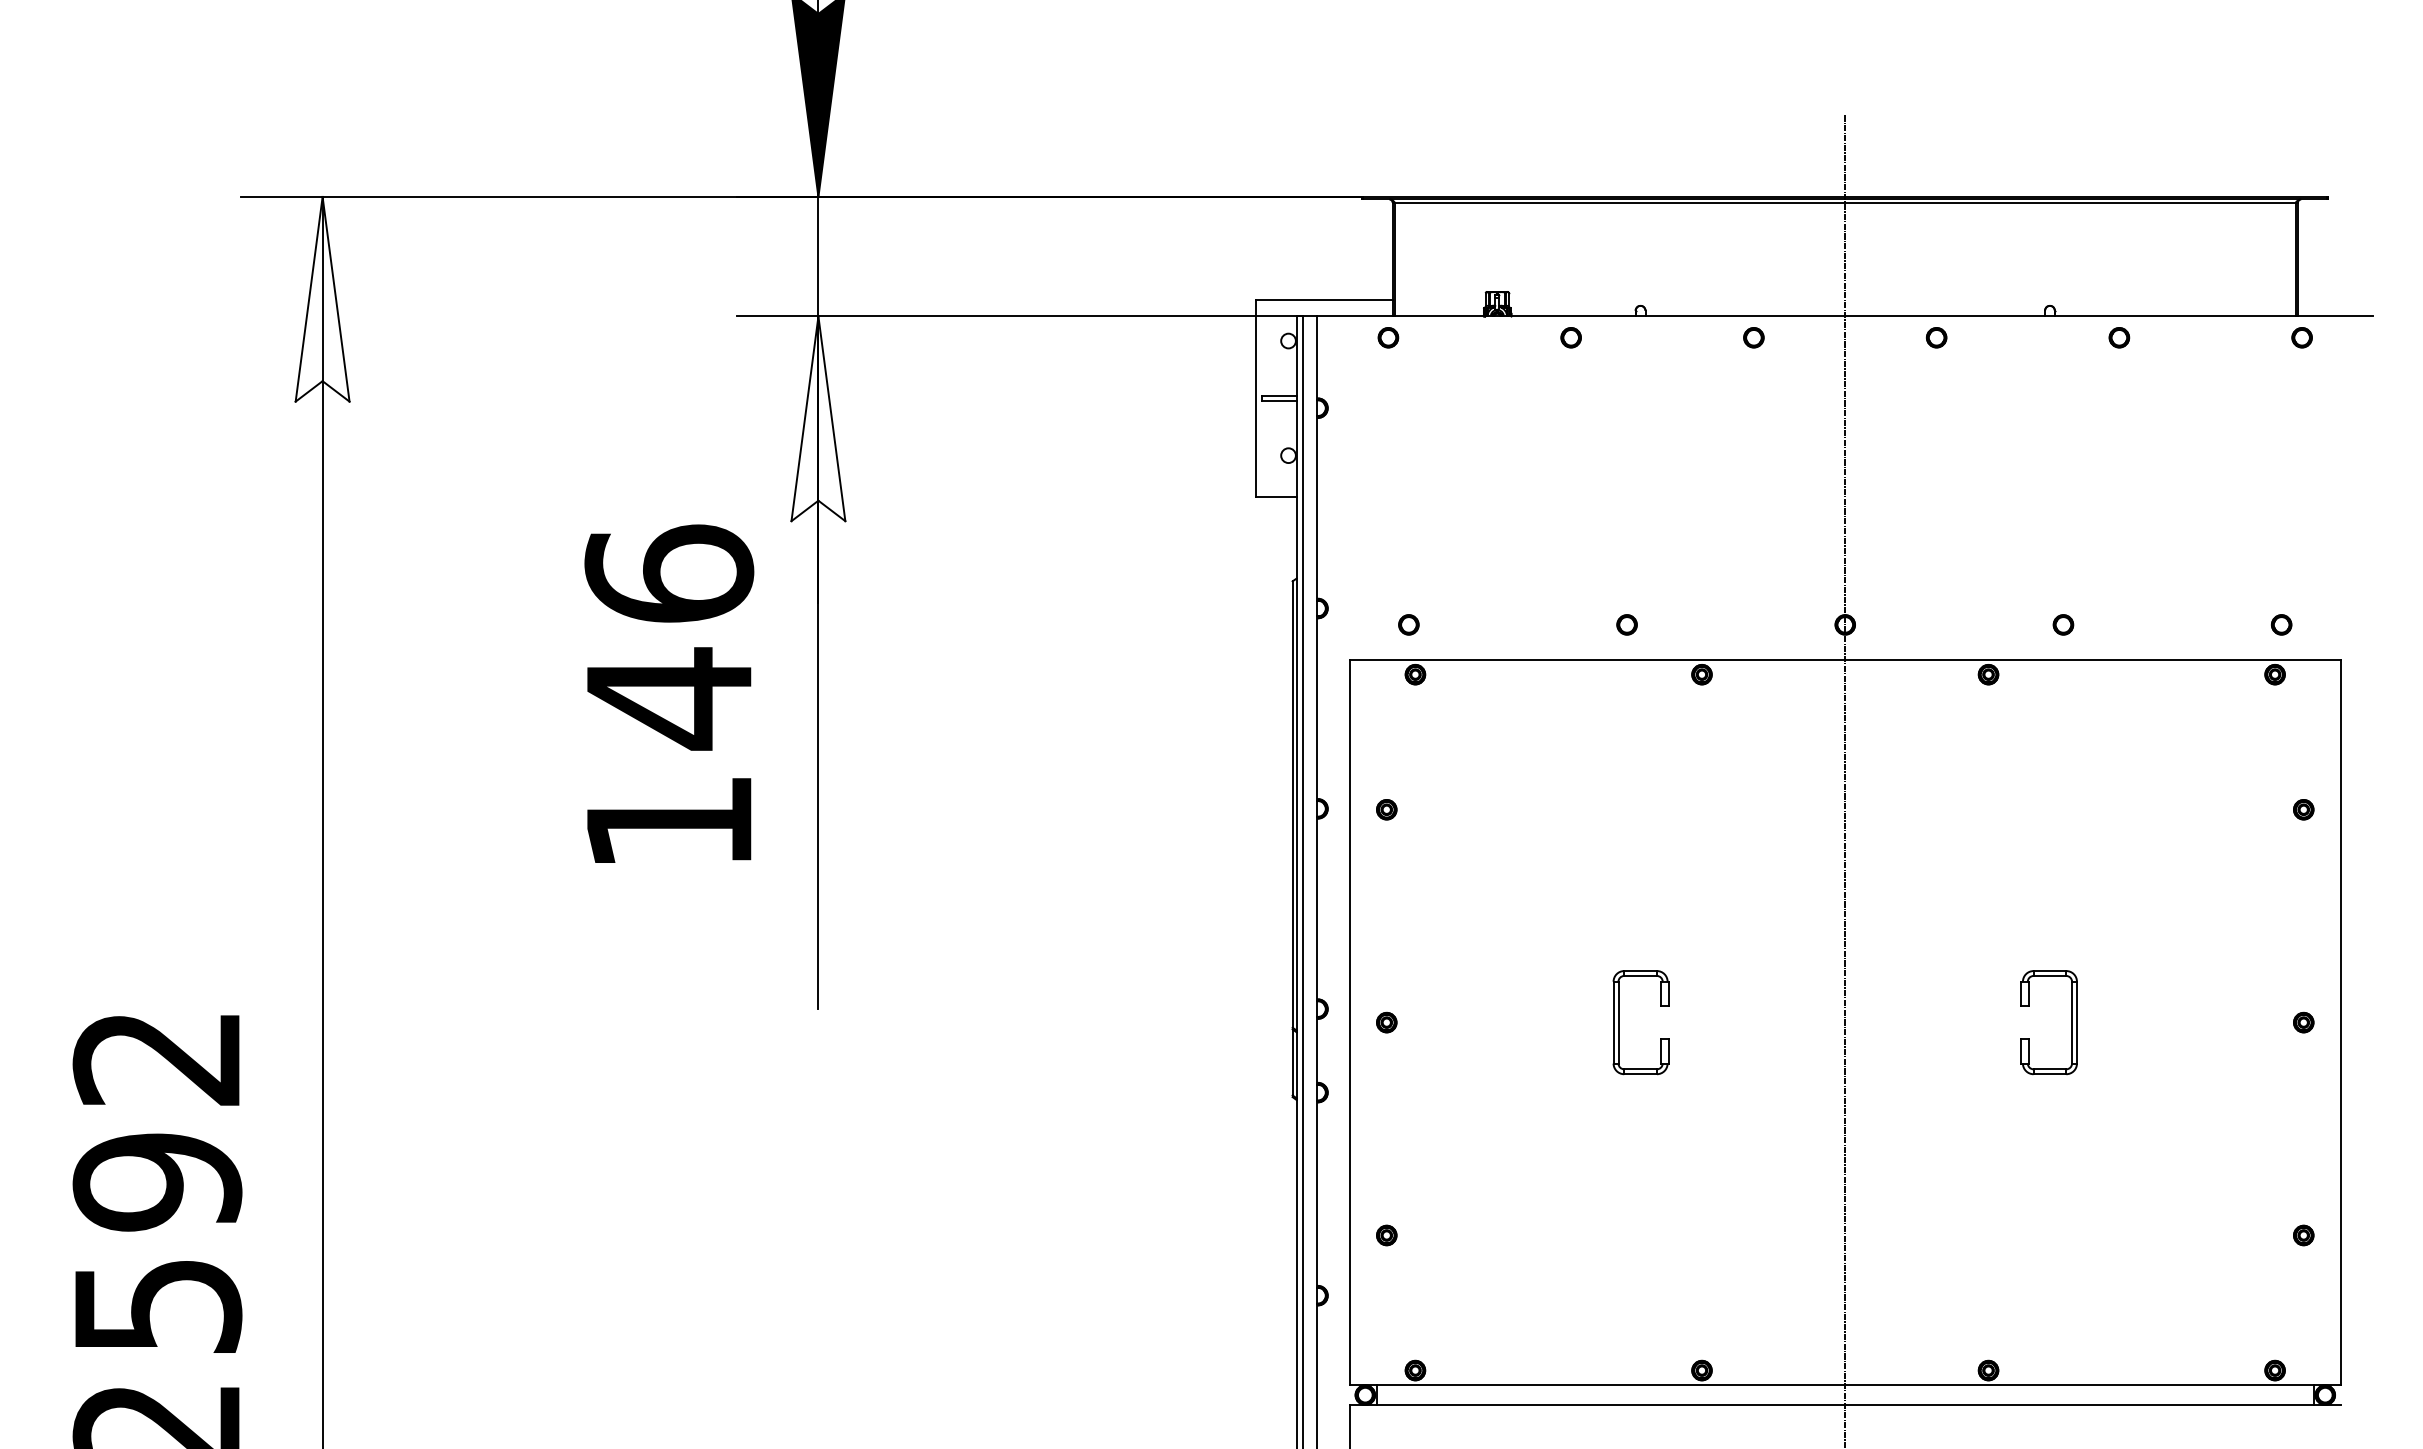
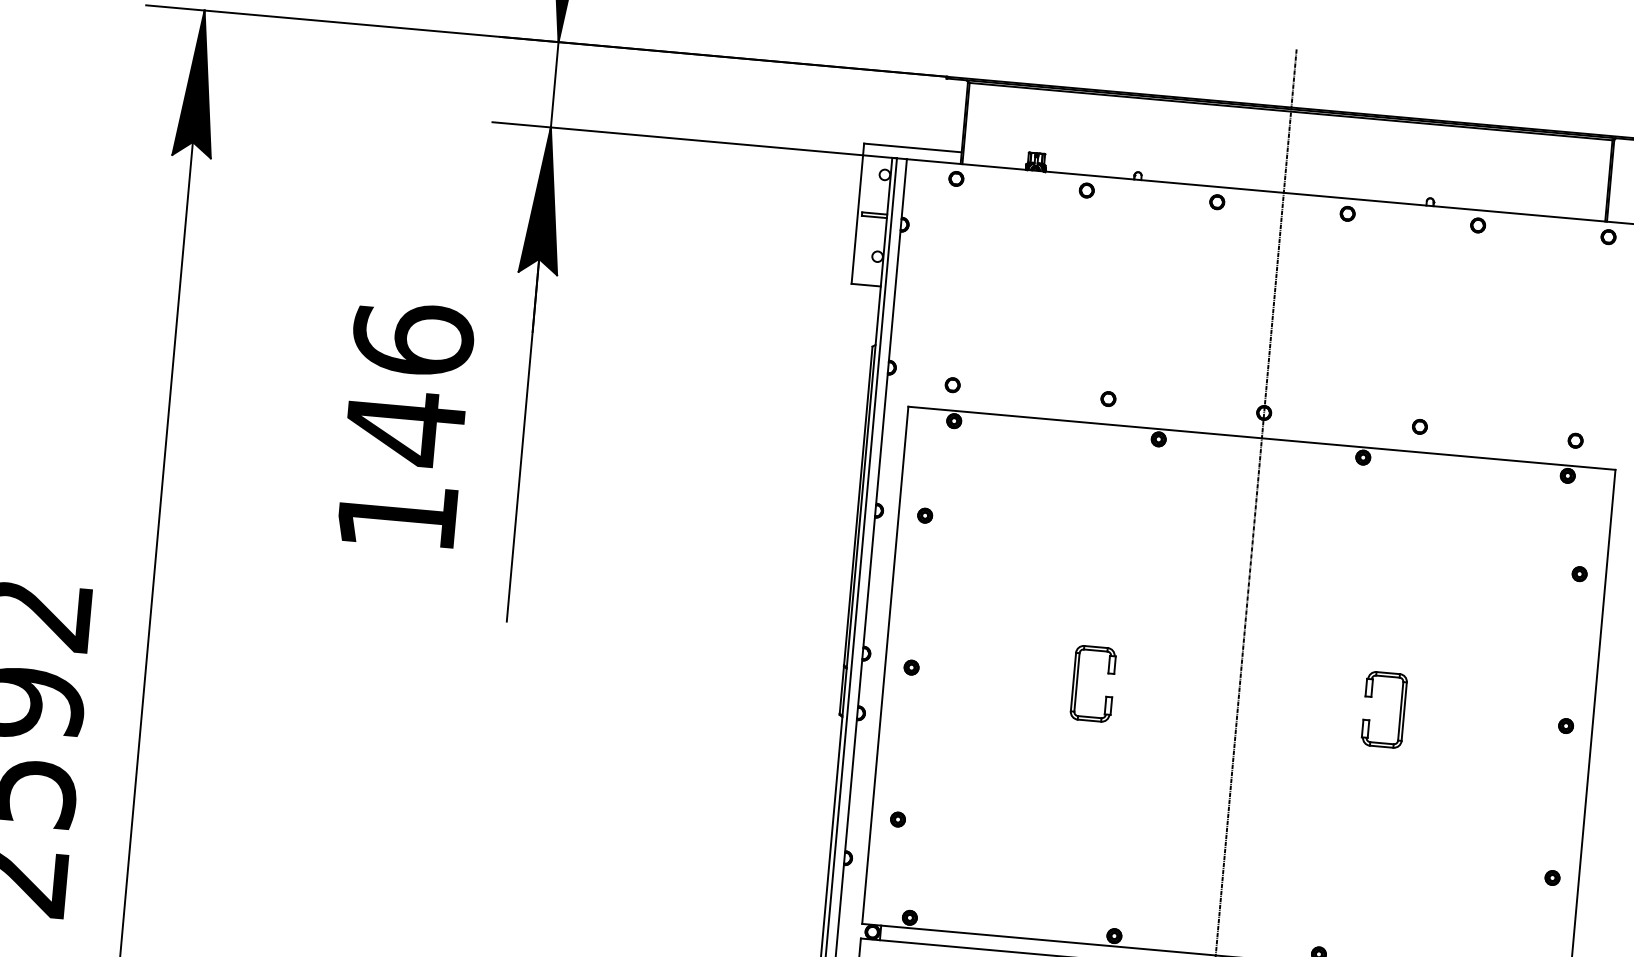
fill: (322, 298) -> (198, 83), added
fill: (818, 418) -> (544, 200), added
text: (669, 693) -> (405, 424), moved

